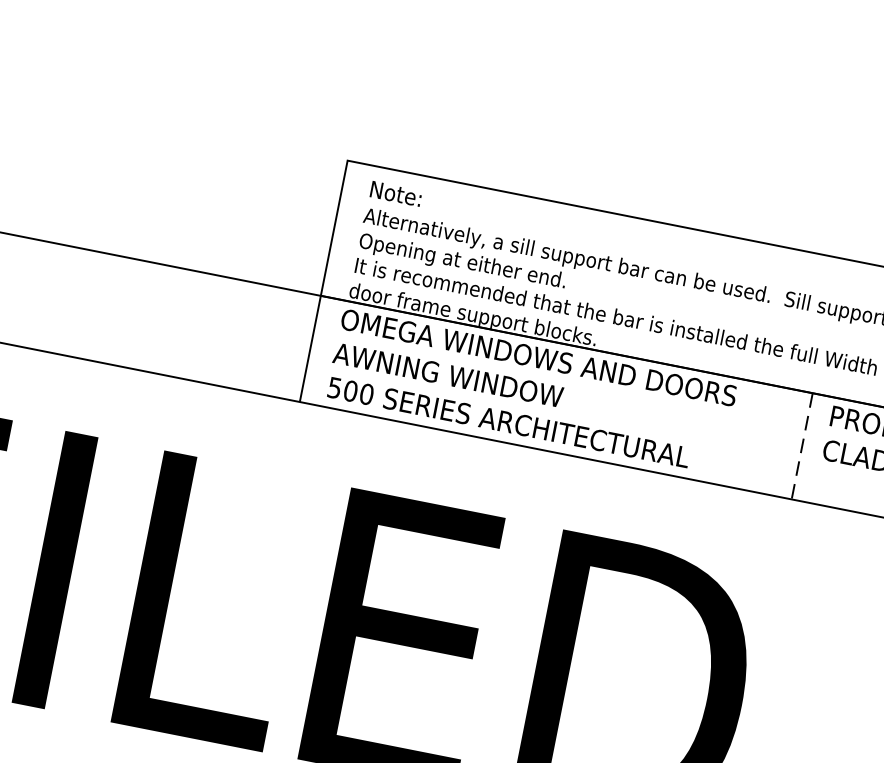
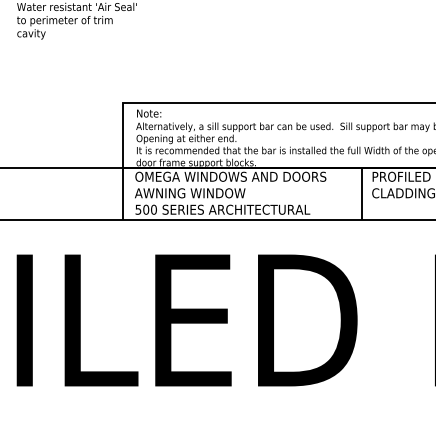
line: (801, 445) -> (361, 193), dashed -> solid

